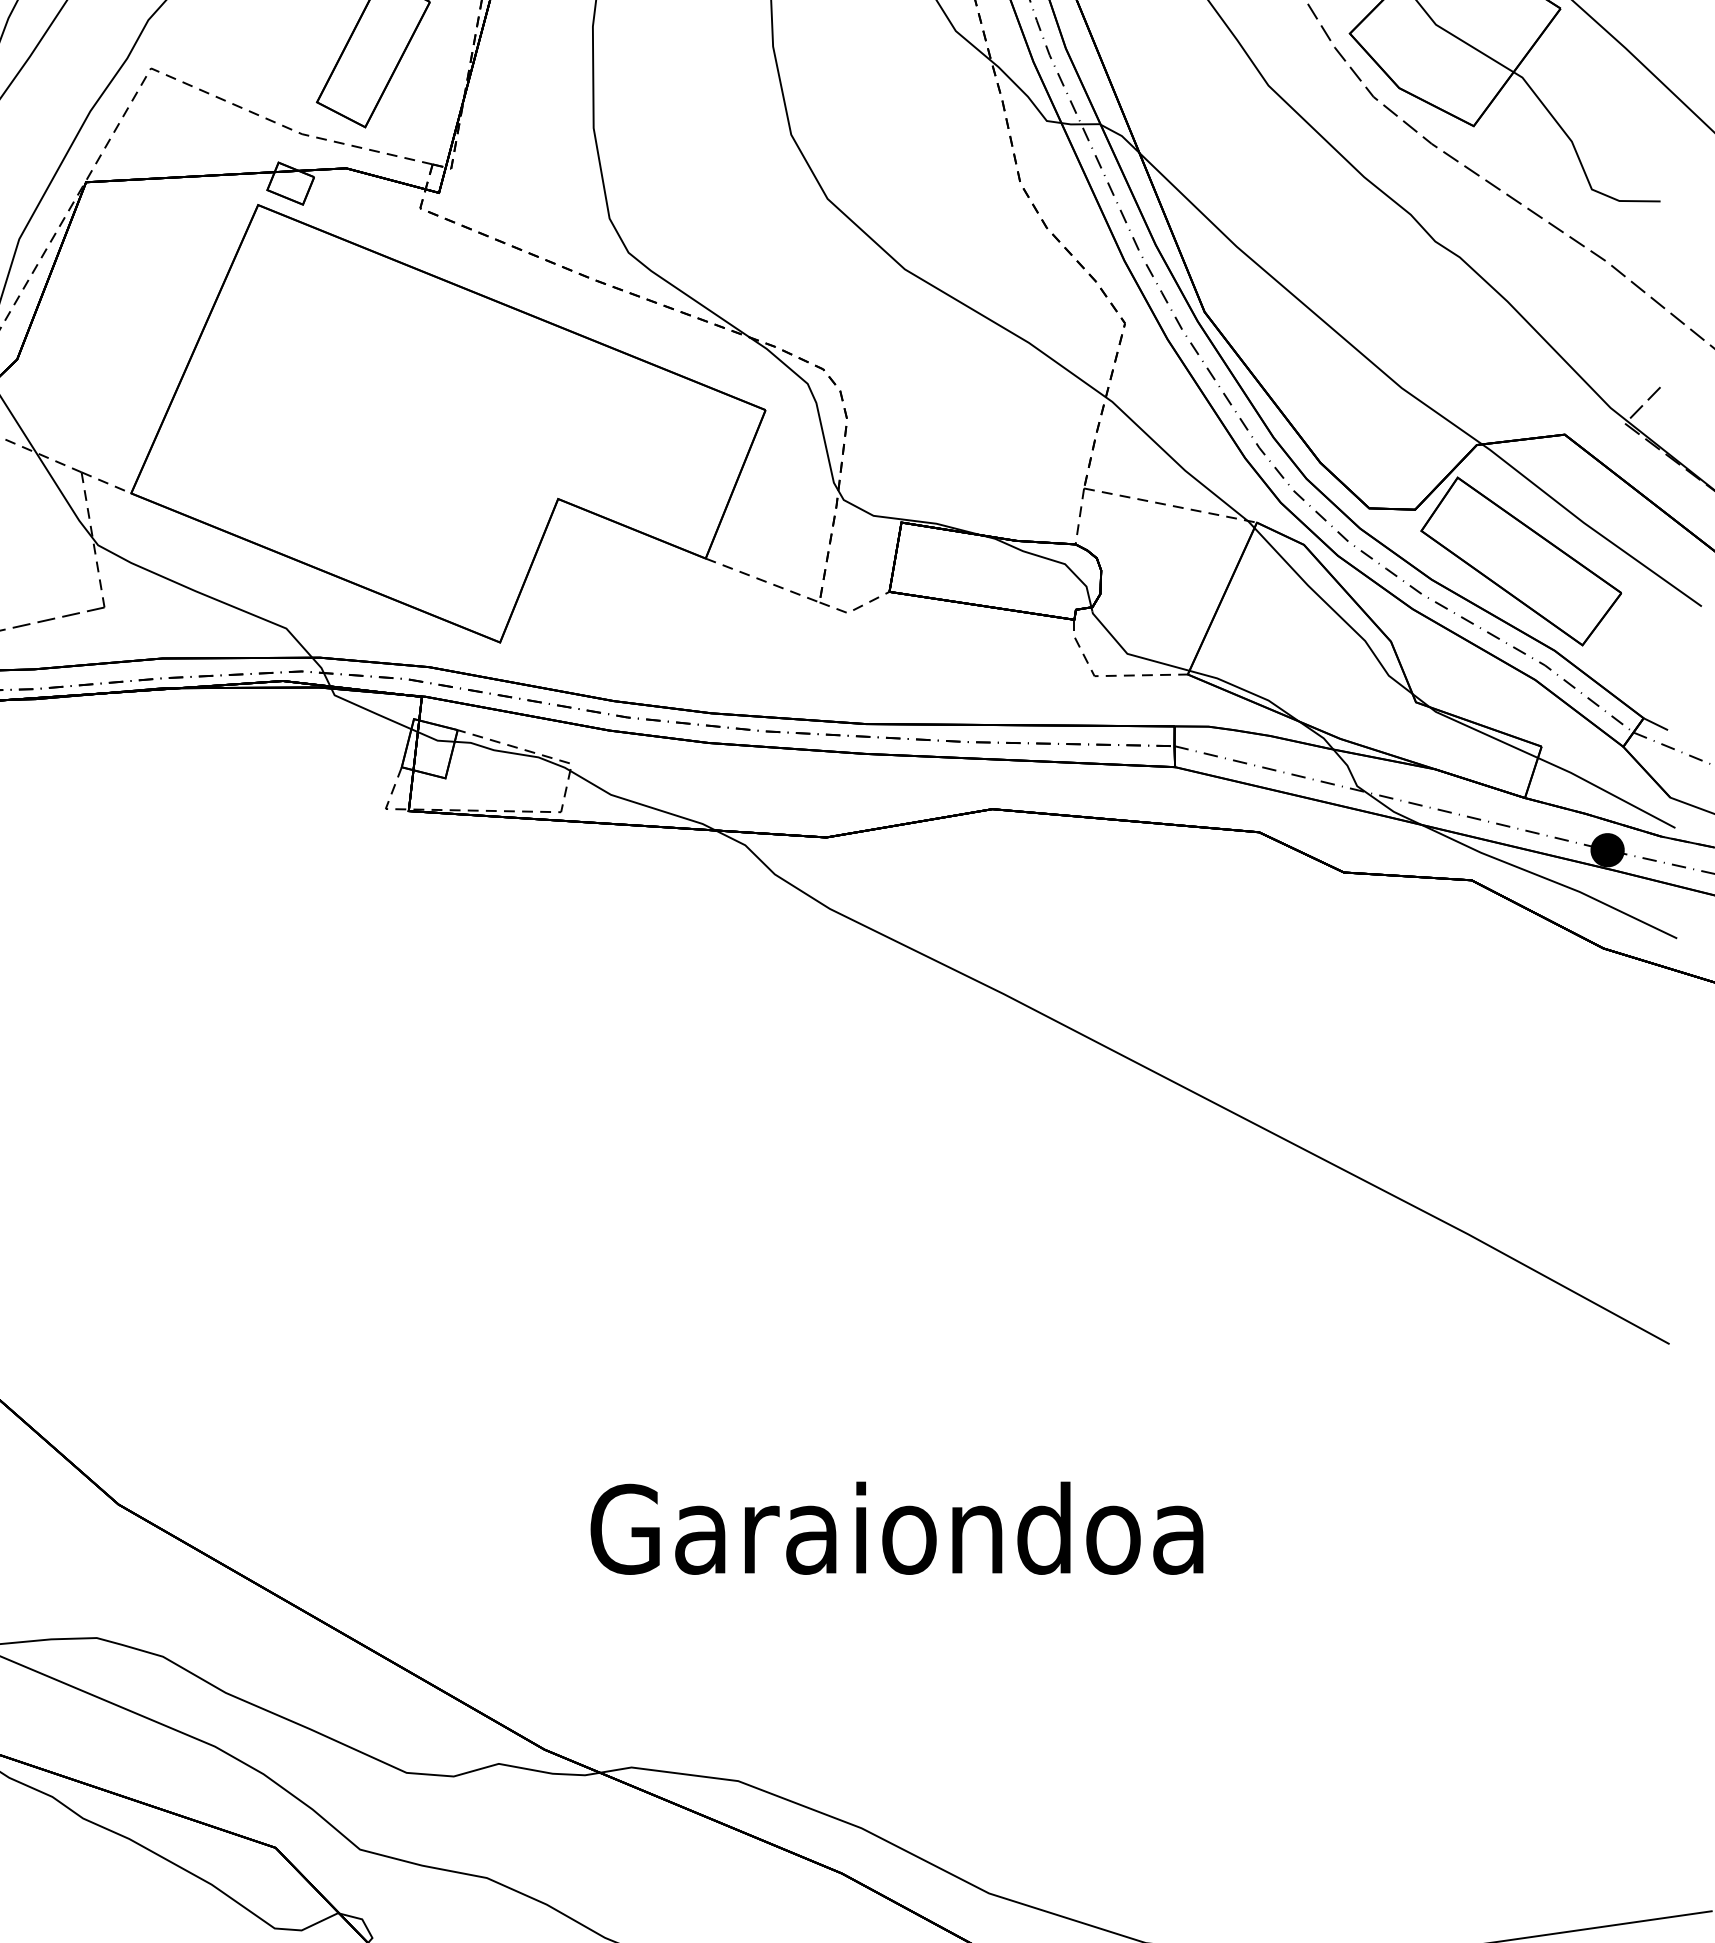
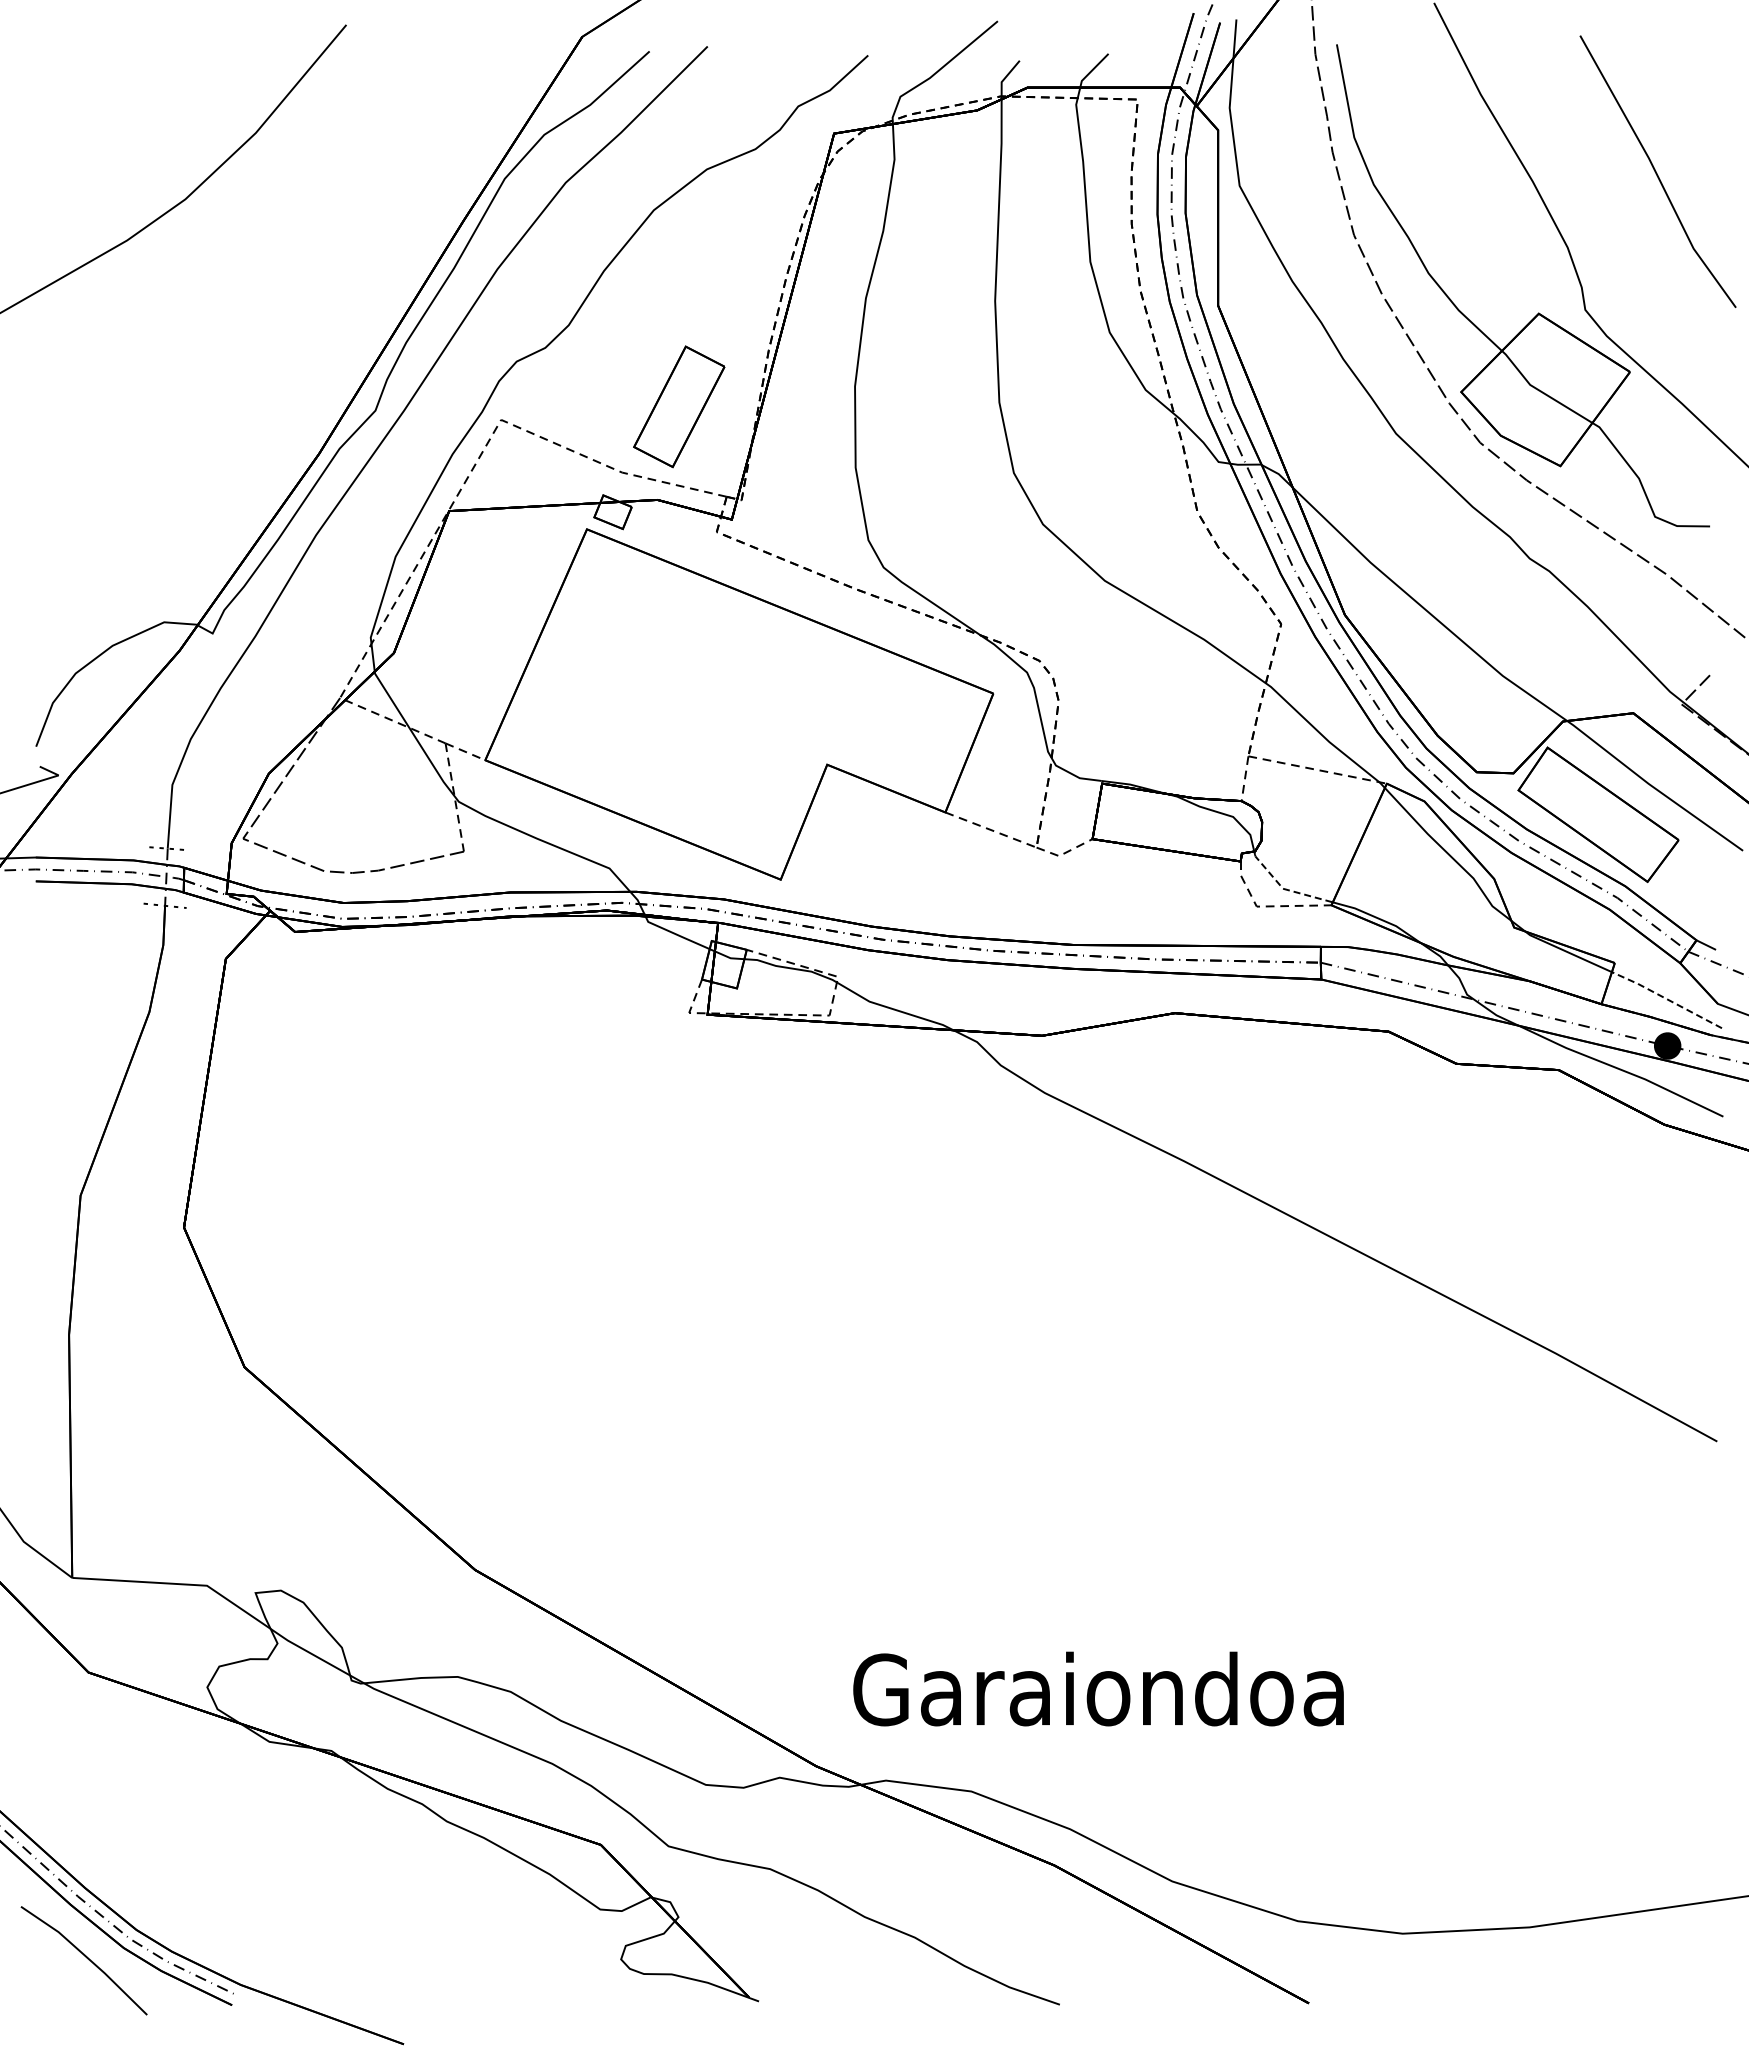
line: (1130, 654) -> (1285, 889), solid -> dashed
line: (1606, 790) -> (1666, 998), solid -> dashed
text: (896, 1527) -> (1098, 1688), moved

